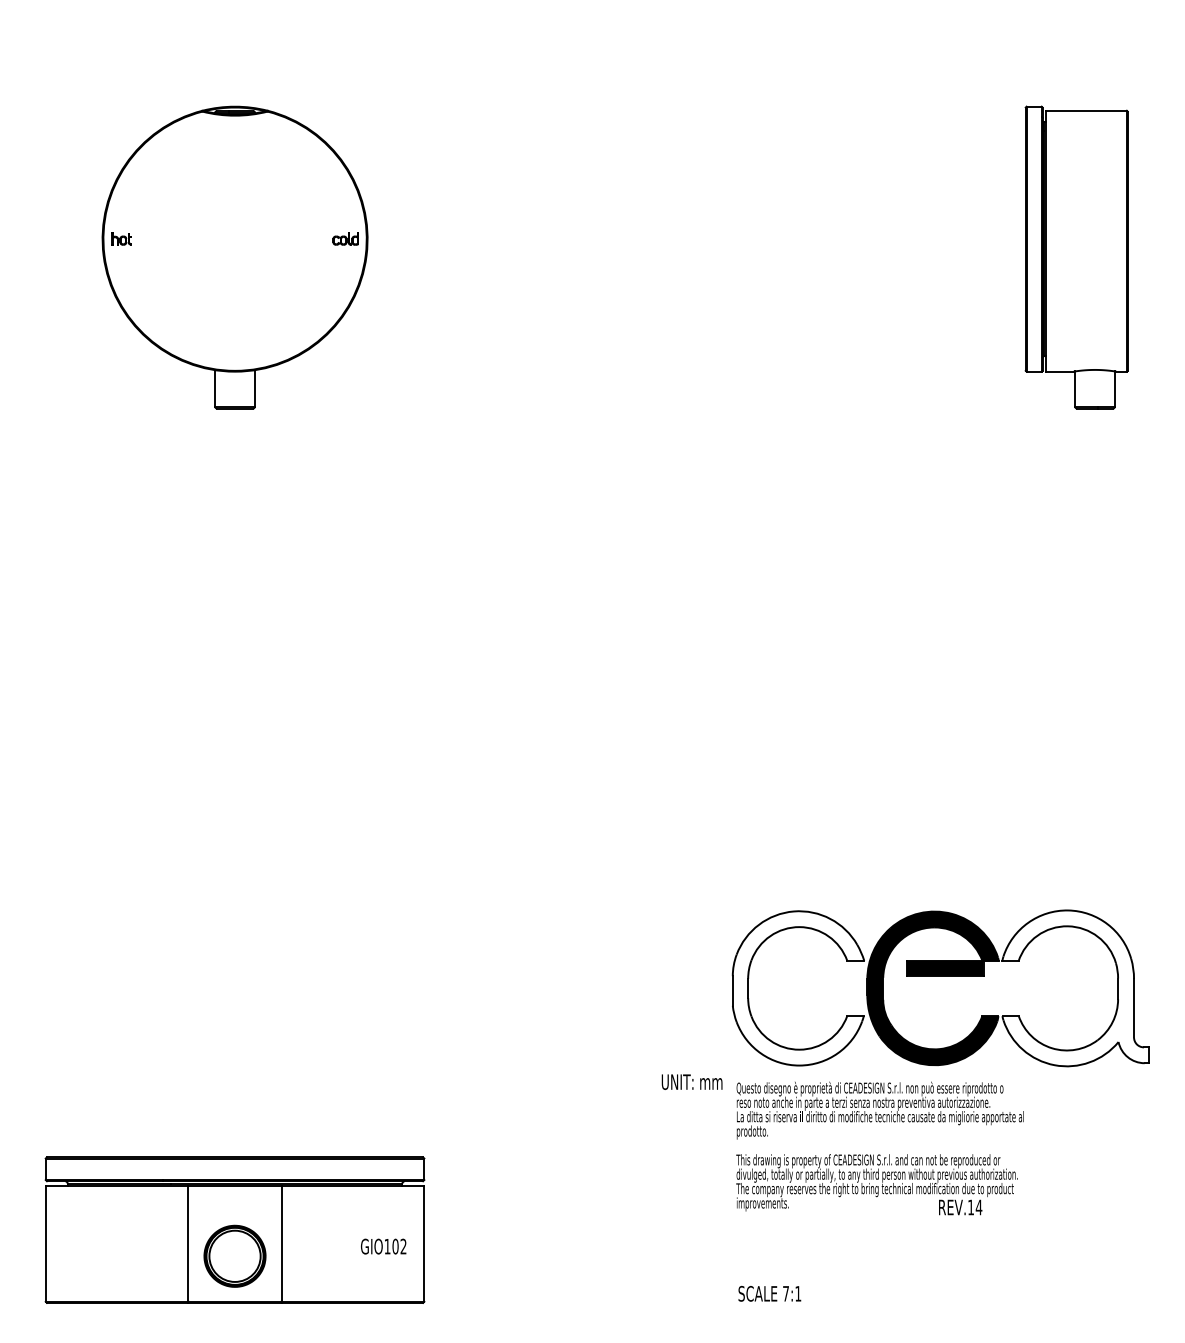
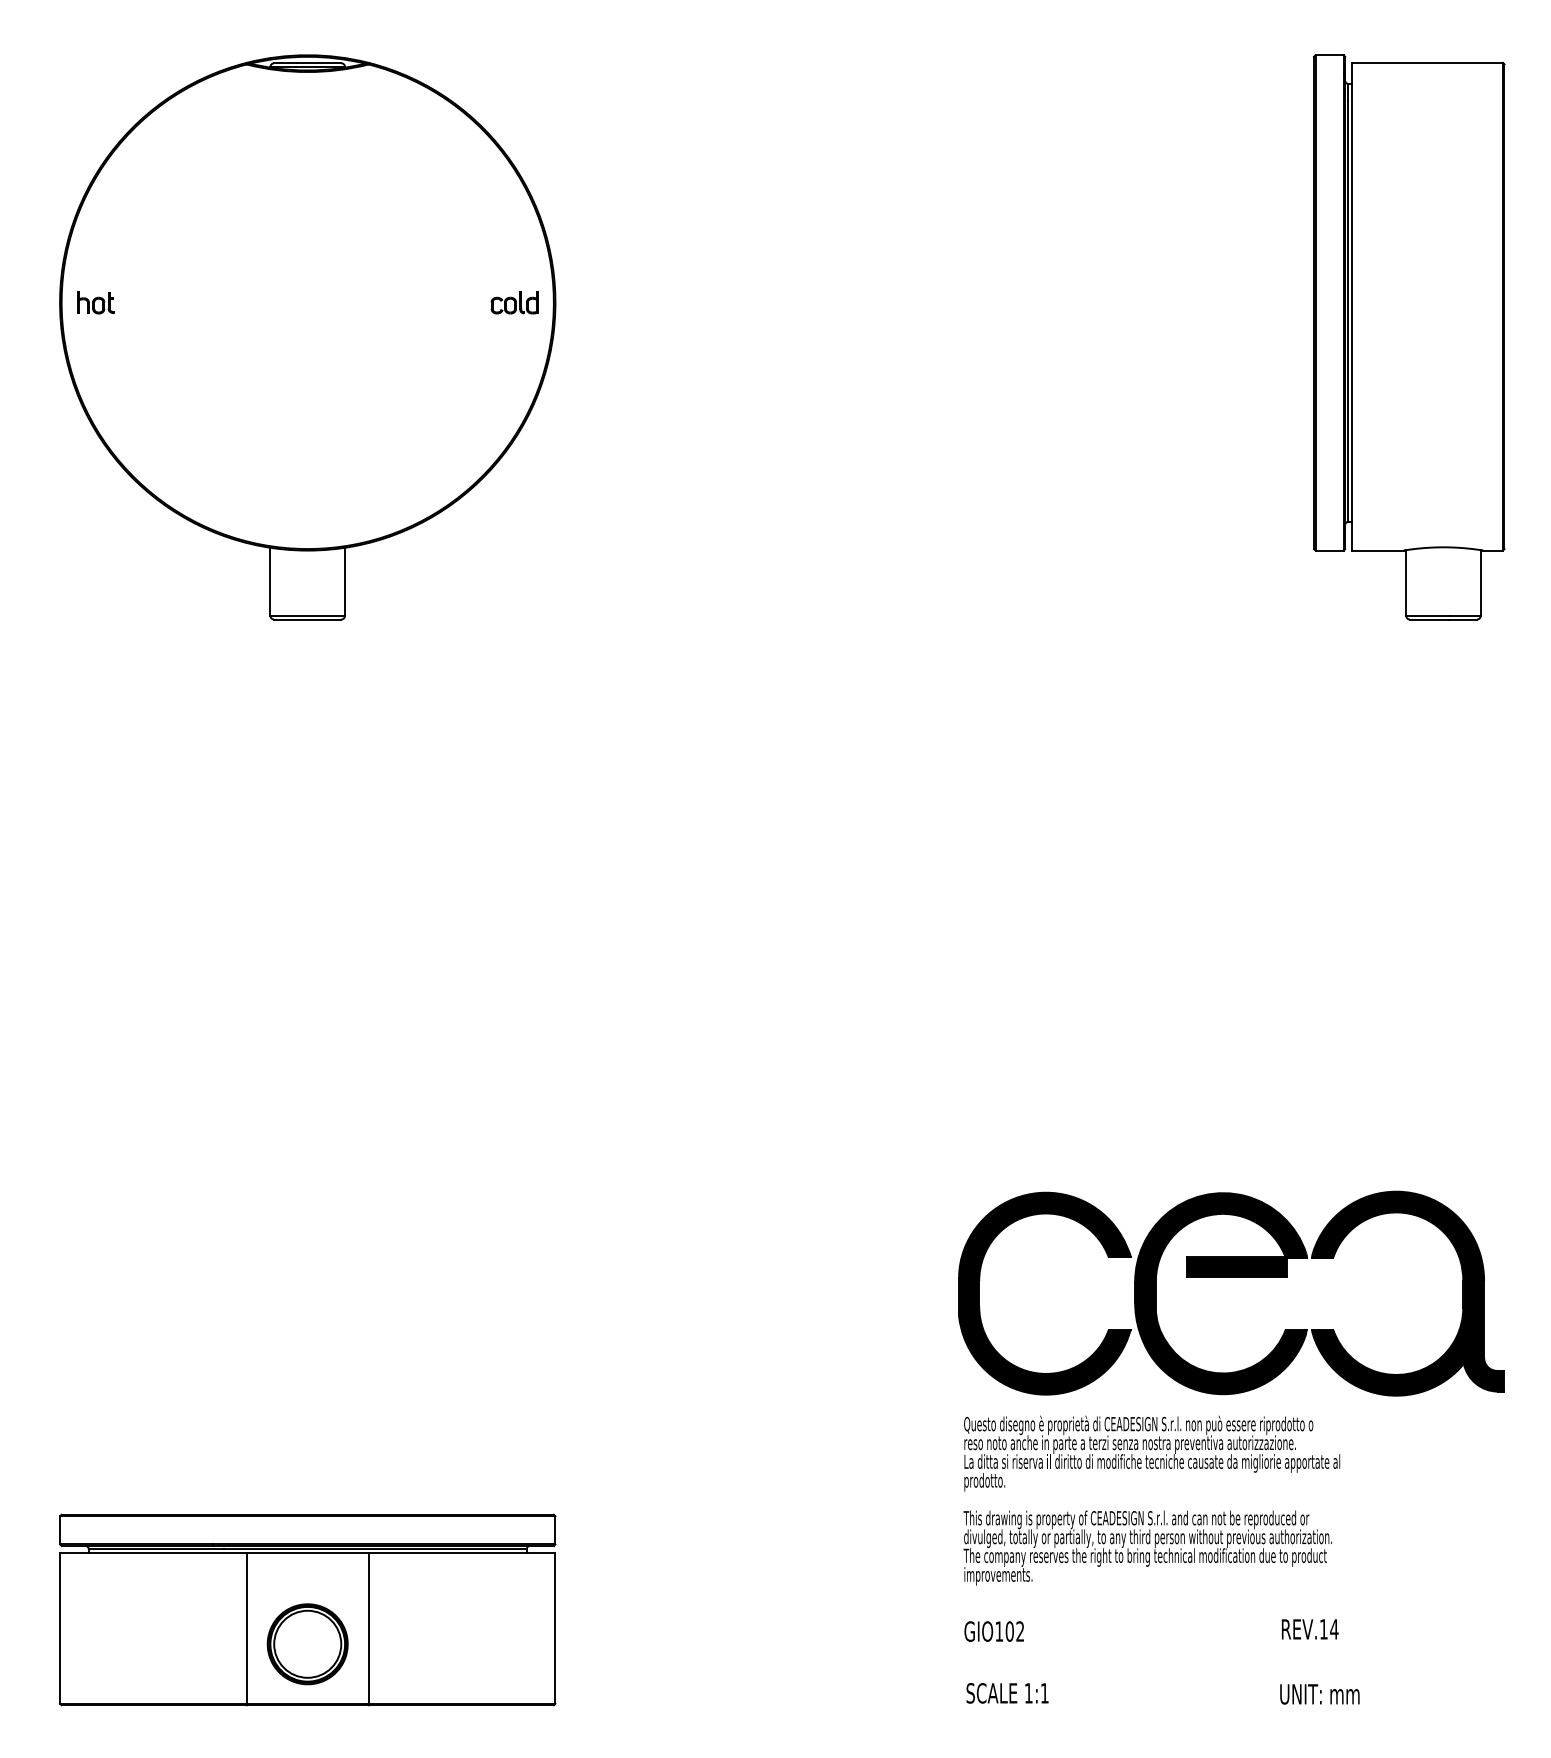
part: (234, 257) -> (307, 337), size x1.43
part: (1076, 257) -> (1408, 337), size x1.43
fill: (798, 988) -> (1045, 1293), added
fill: (1075, 988) -> (1407, 1293), added
text: (691, 1082) -> (1319, 1694), moved
text: (960, 1207) -> (1310, 1629), moved
text: (383, 1246) -> (993, 1631), moved
text: (785, 1293) -> (1028, 1693), 7:1 -> 1:1

